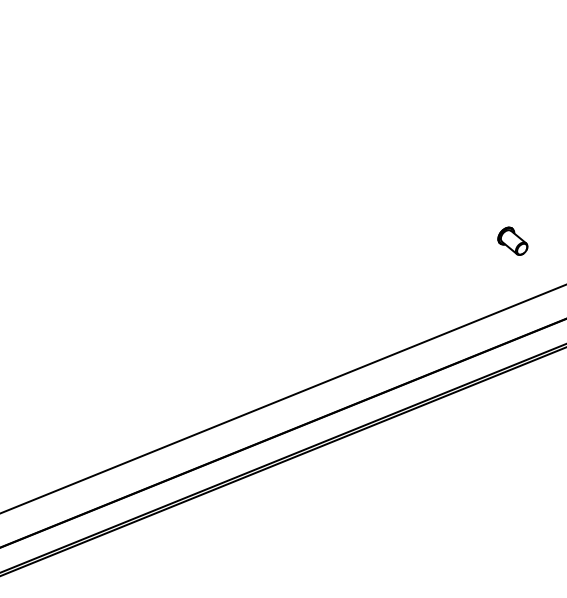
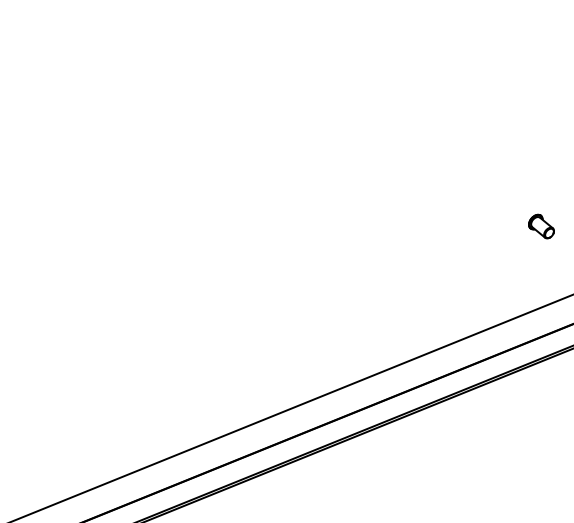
part: (512, 241) -> (541, 226), moved

